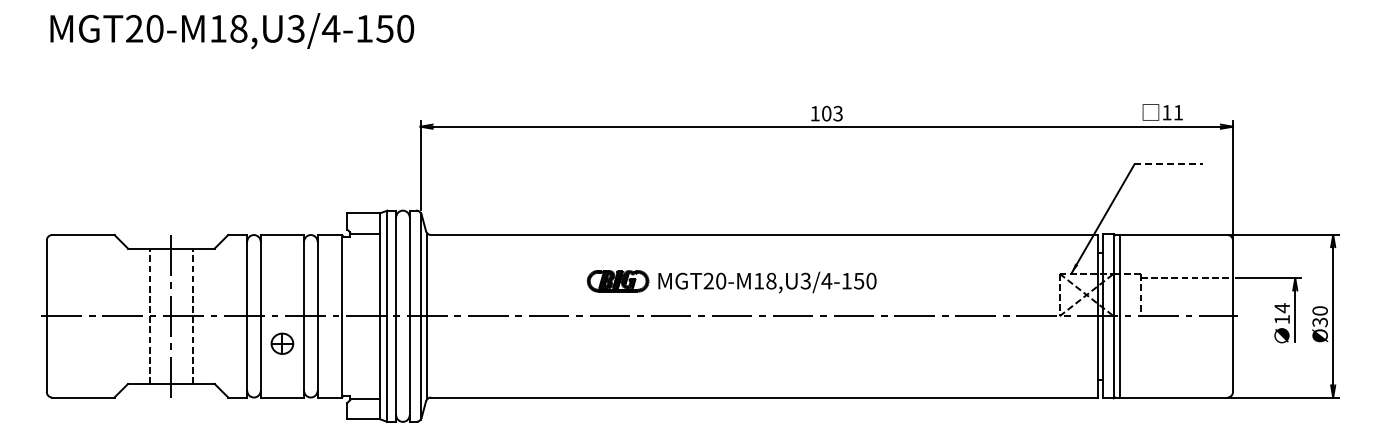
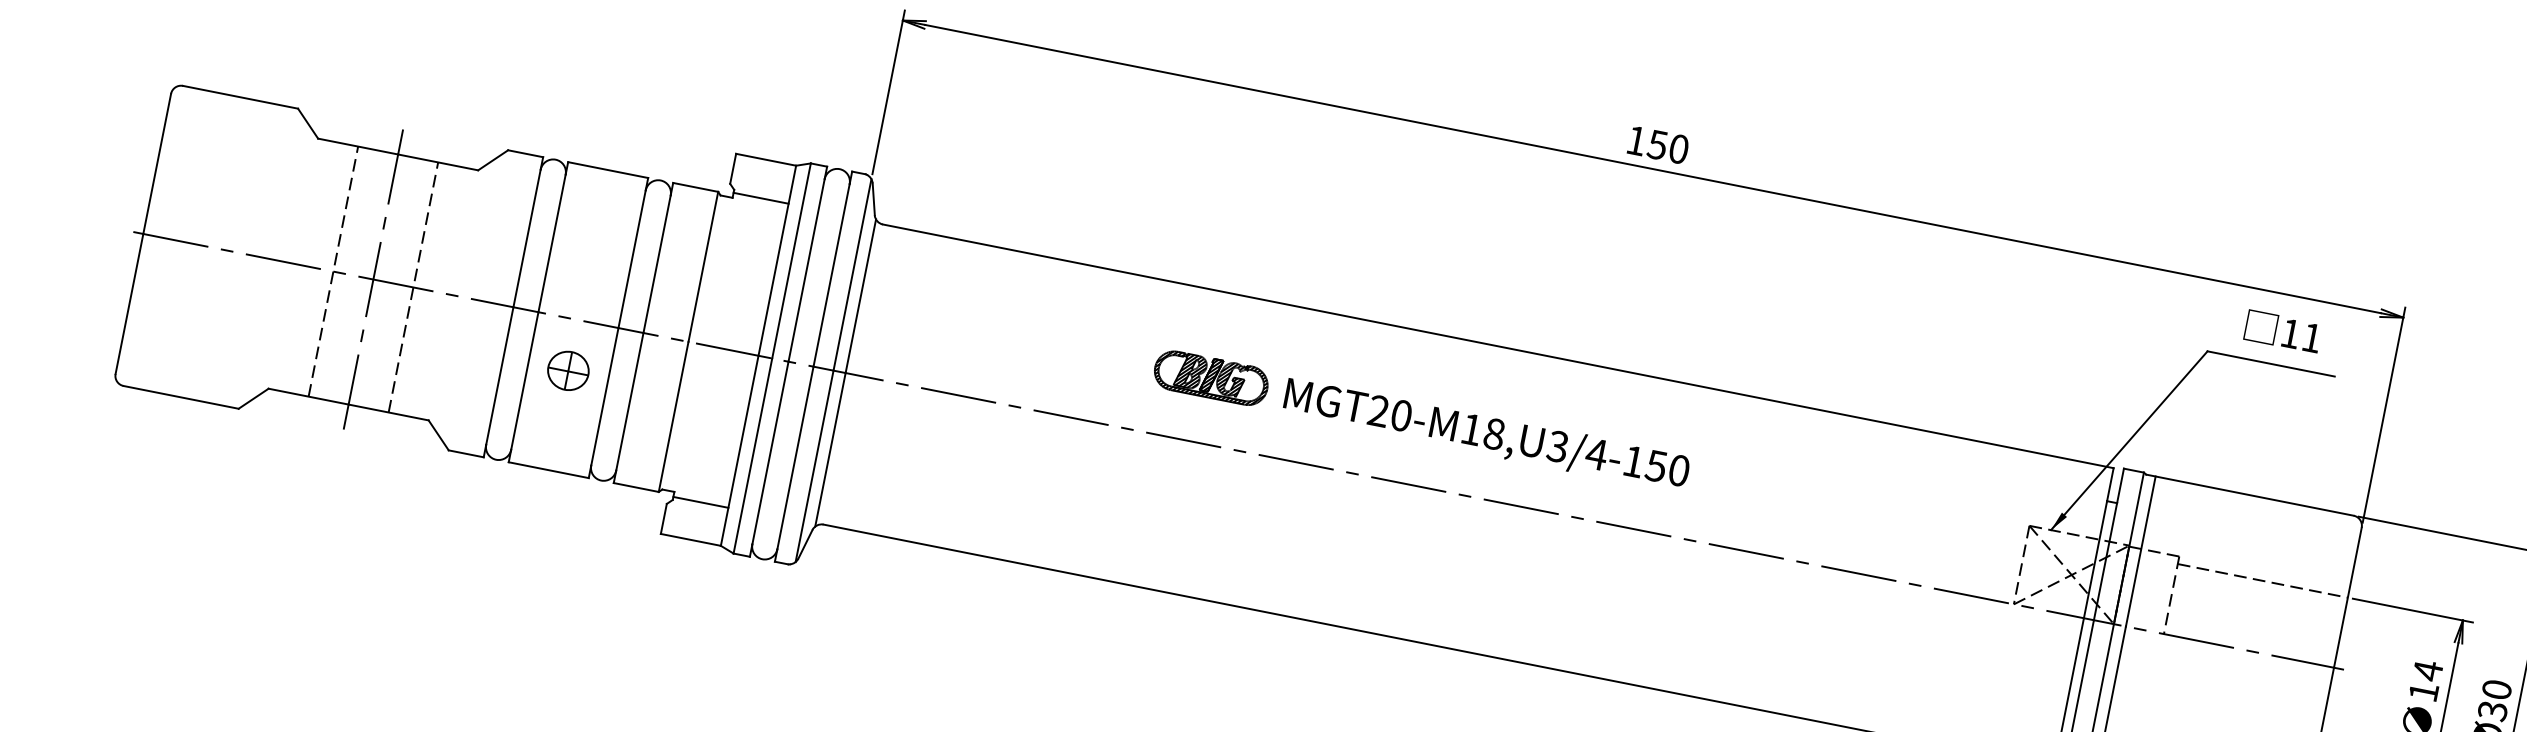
text: (1162, 112) -> (2282, 331), moved
text: (831, 113) -> (1666, 146), 103 -> 150
line: (1169, 164) -> (2272, 364), dashed -> solid

